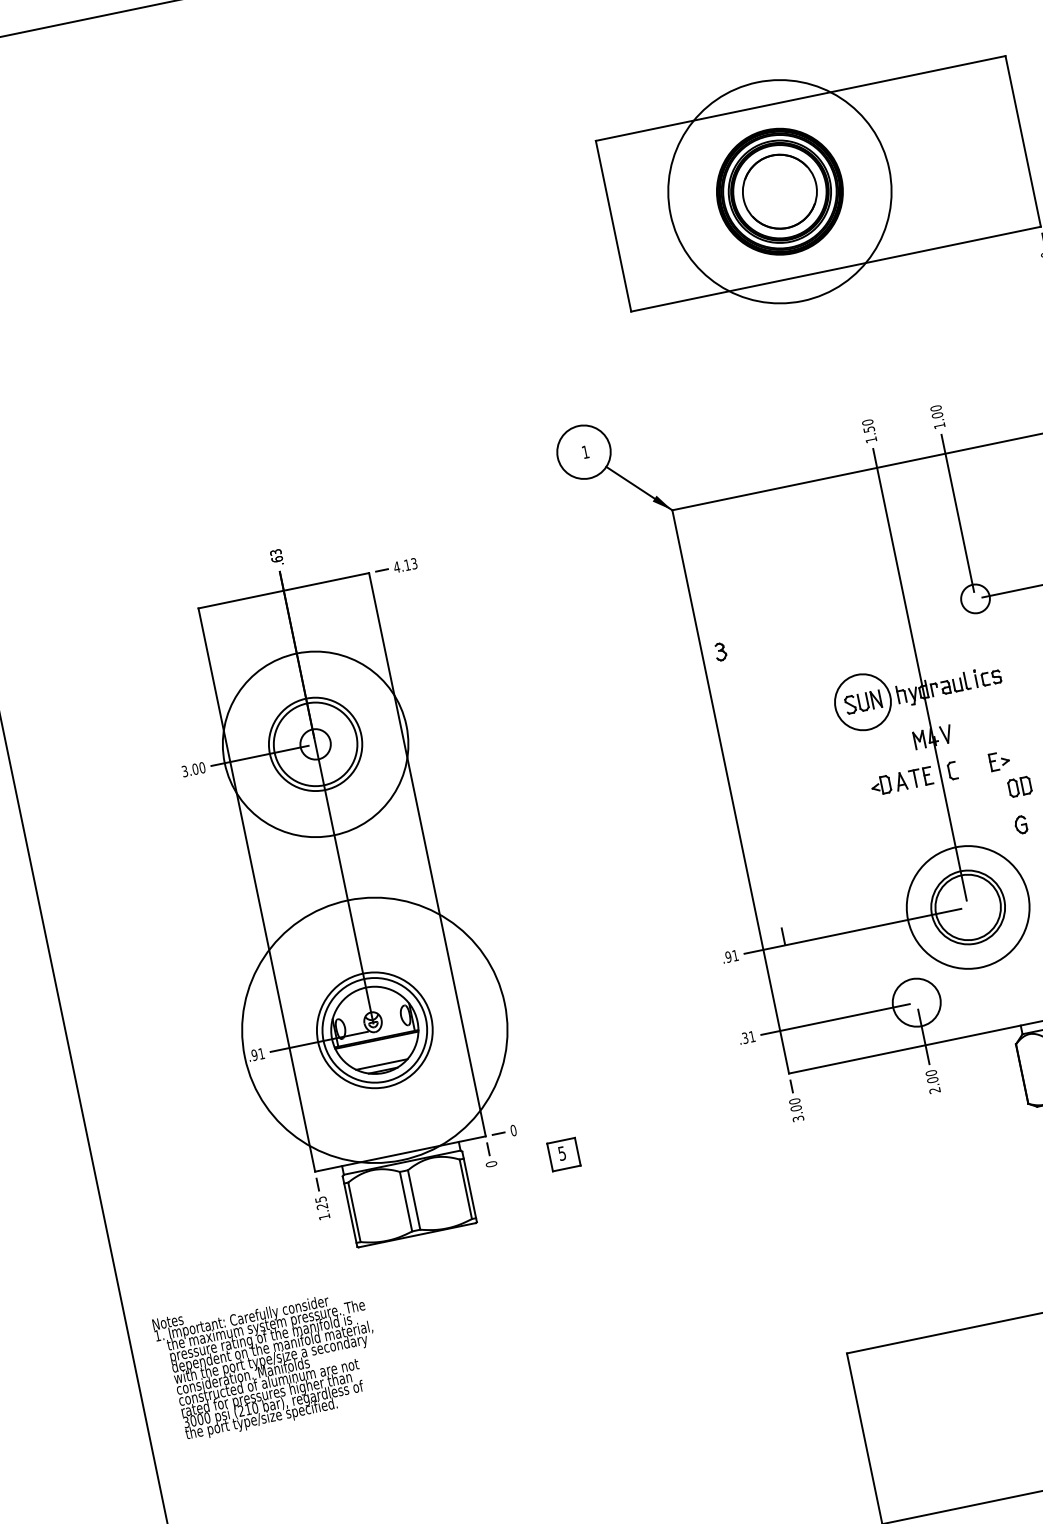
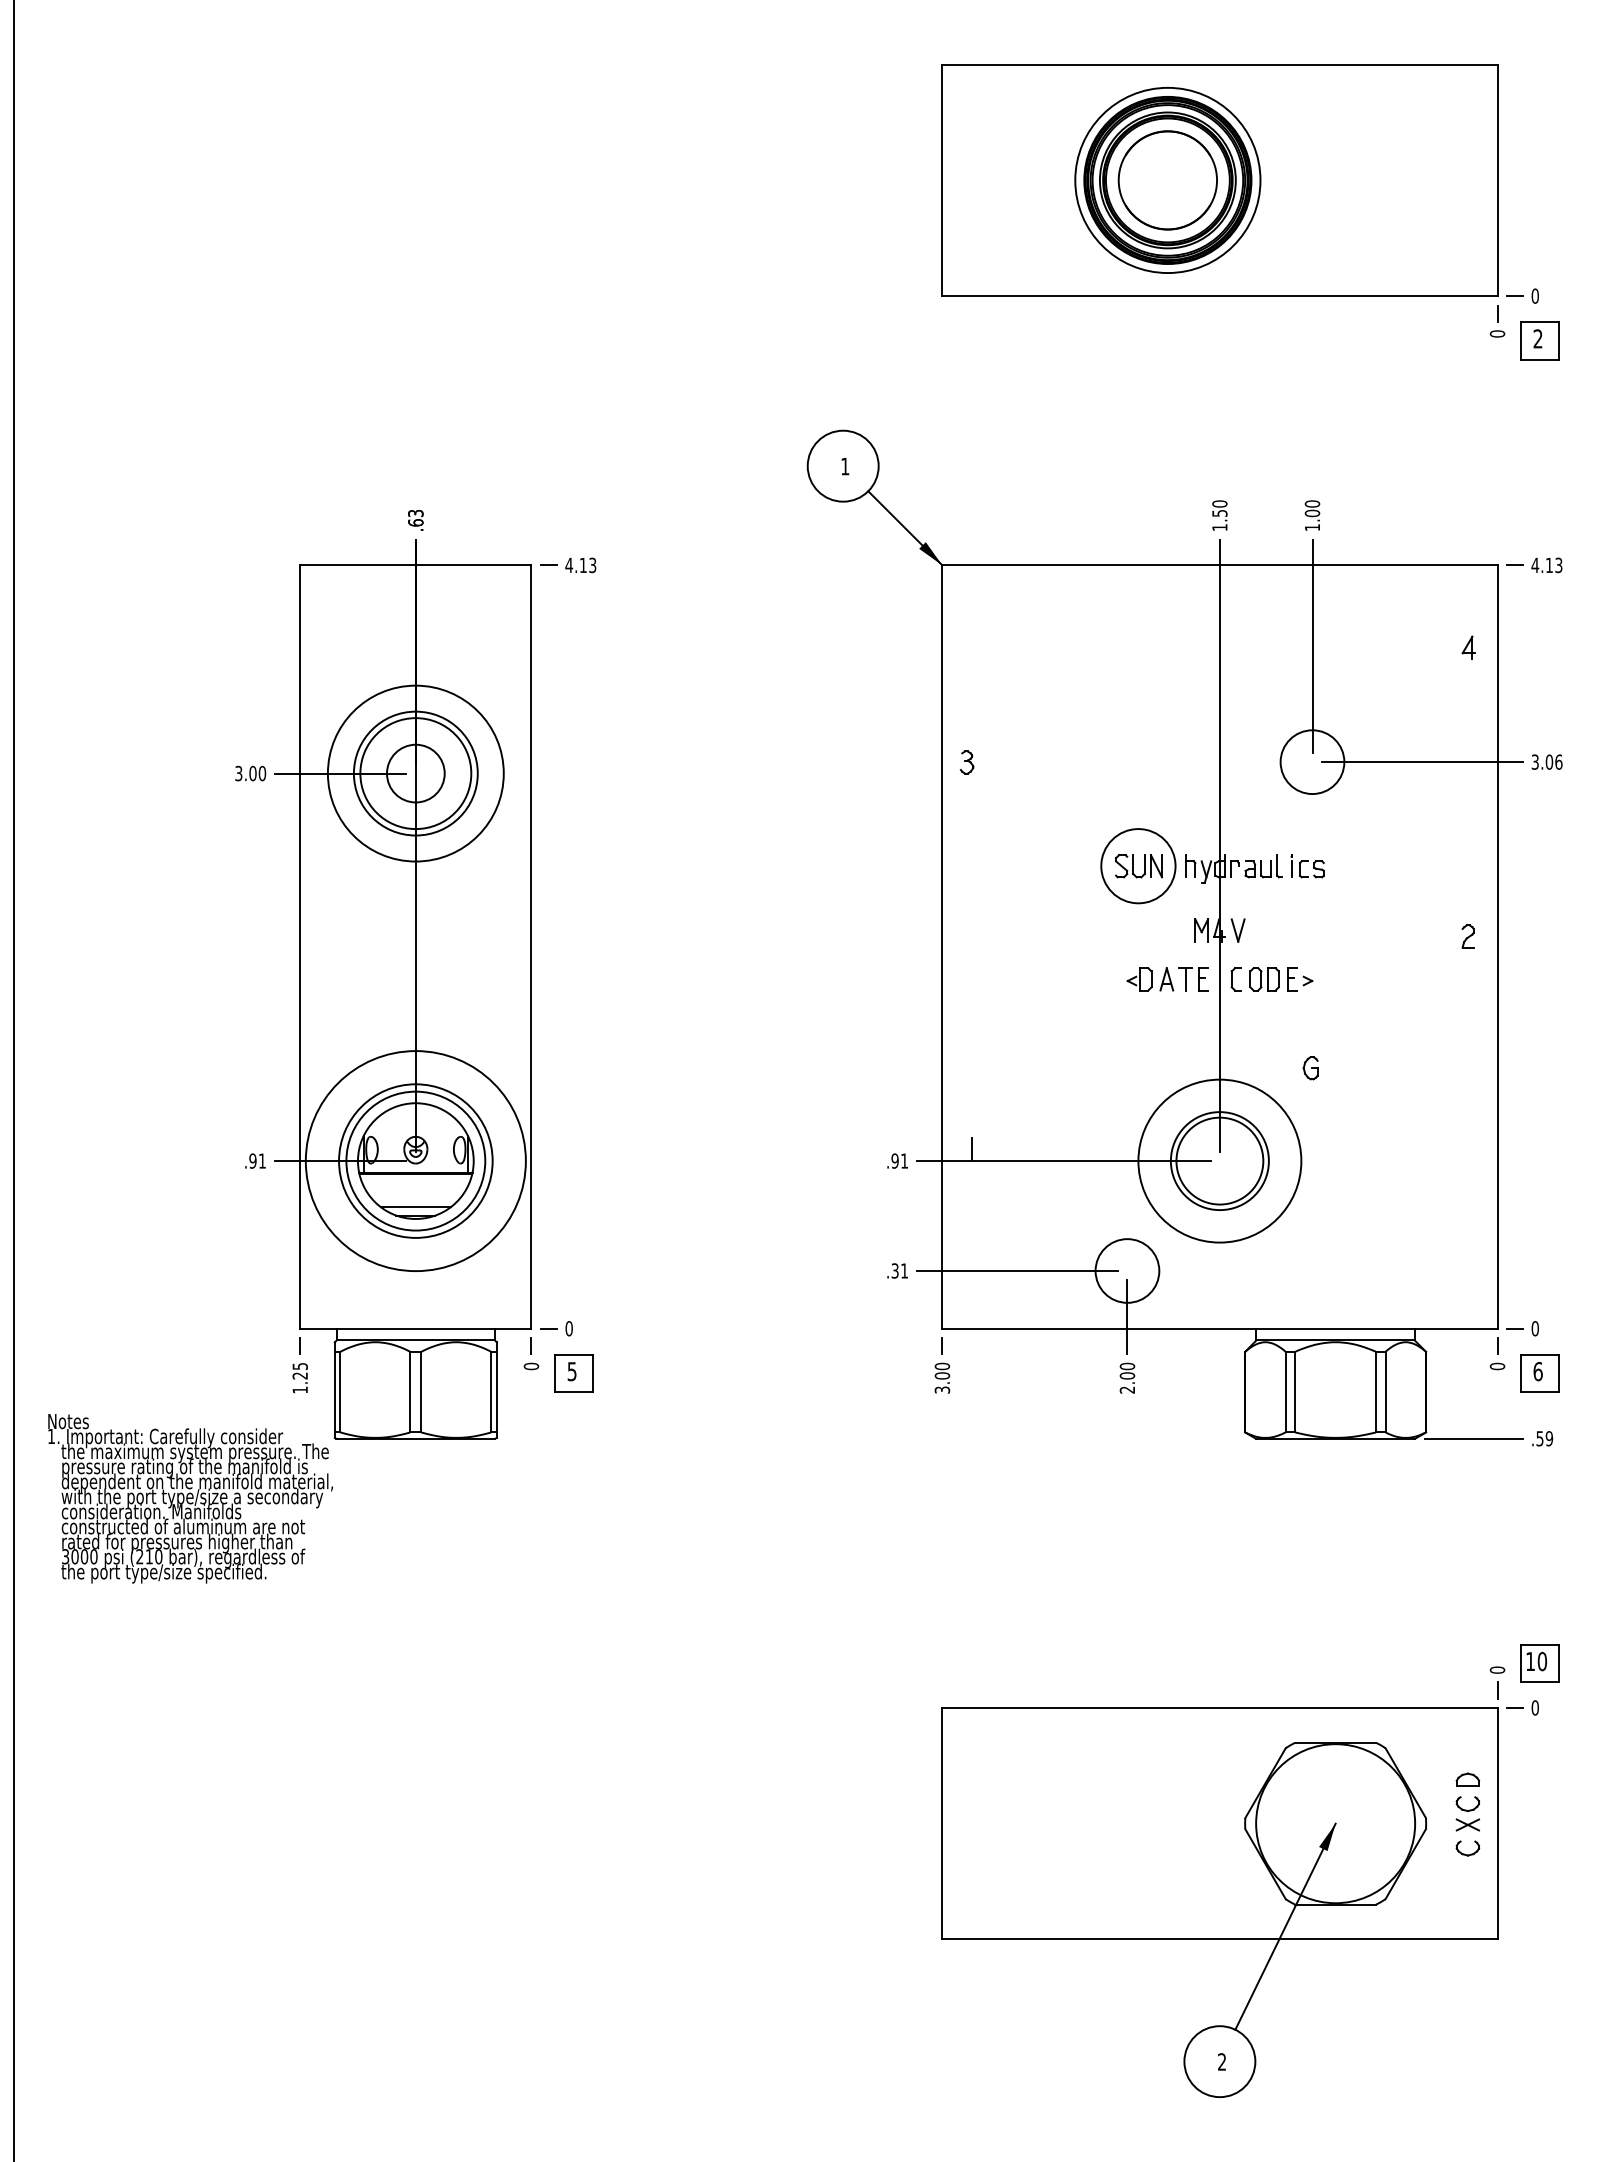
circle: (779, 191) -> (1167, 180), size x0.62
circle: (975, 599) -> (1312, 762), size x1.67
circle: (315, 744) -> (415, 773), size x0.71
circle: (315, 744) -> (415, 773), size x1.43
part: (1019, 787) -> (1264, 979), moved
circle: (374, 1030) -> (415, 1161), size x0.62
part: (563, 1154) -> (573, 1373), moved
text: (269, 1360) -> (190, 1498), moved

